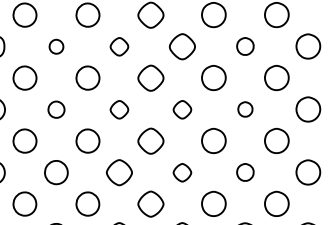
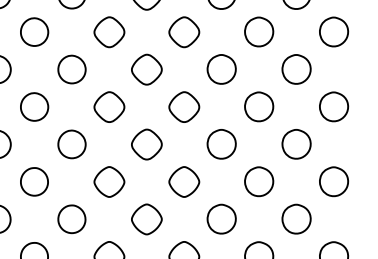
part: (56, 46) -> (34, 31), size x1.67
part: (119, 46) -> (109, 31), size x1.43
part: (245, 46) -> (259, 31), size x1.43
part: (56, 109) -> (34, 106), size x1.43
part: (119, 109) -> (109, 106), size x1.43
part: (182, 109) -> (184, 106), size x1.43
part: (245, 109) -> (259, 106), size x1.67
part: (182, 172) -> (184, 181), size x1.43
part: (245, 172) -> (259, 181), size x1.43

